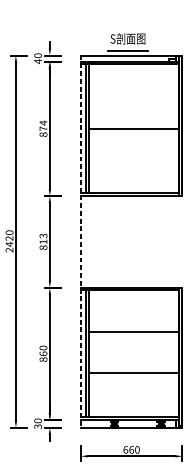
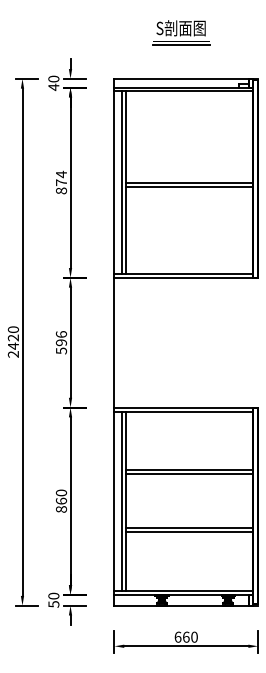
part: (128, 41) -> (181, 32), moved
line: (133, 132) -> (189, 187), added
text: (43, 241) -> (61, 342), 813 -> 596
line: (80, 241) -> (114, 342), dashed -> solid
line: (133, 334) -> (189, 474), added
line: (133, 375) -> (189, 532), added
text: (37, 426) -> (53, 604), 30 -> 50

